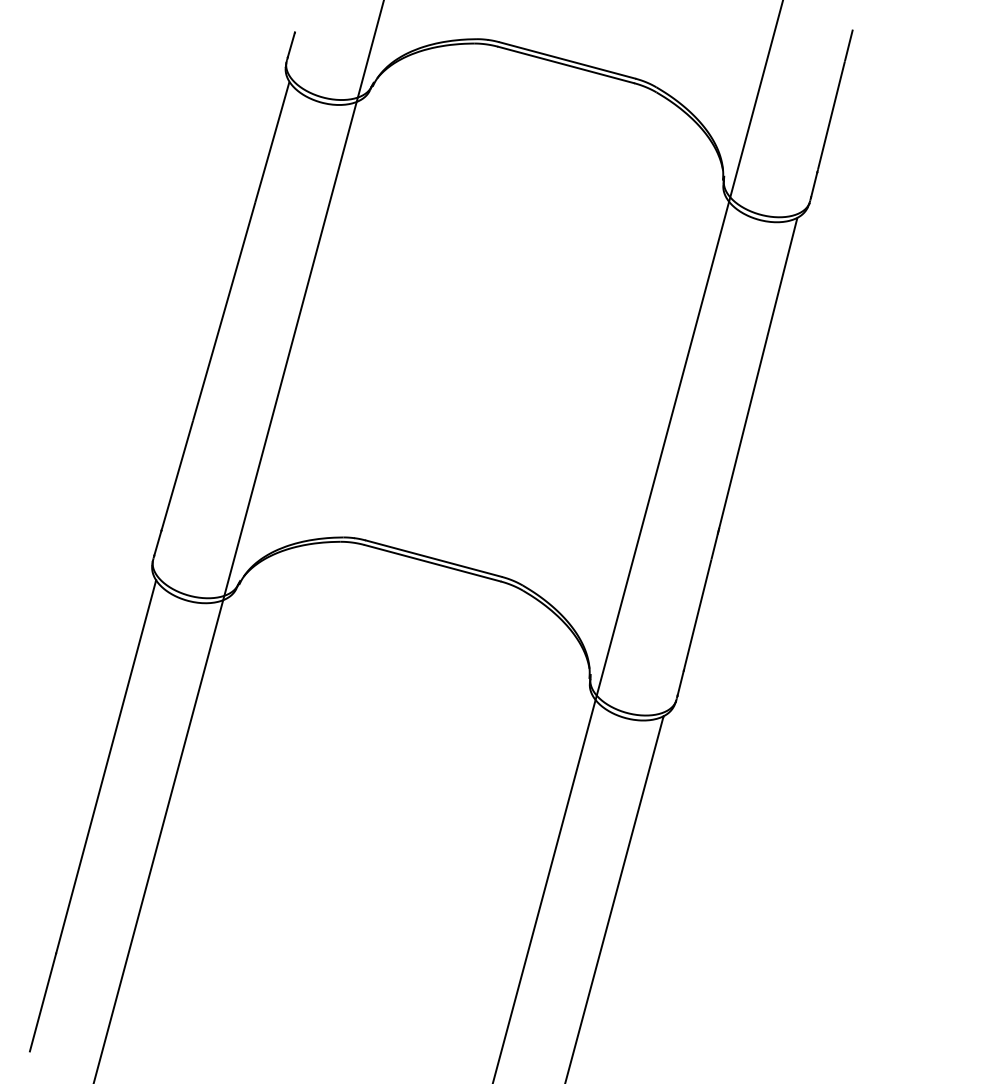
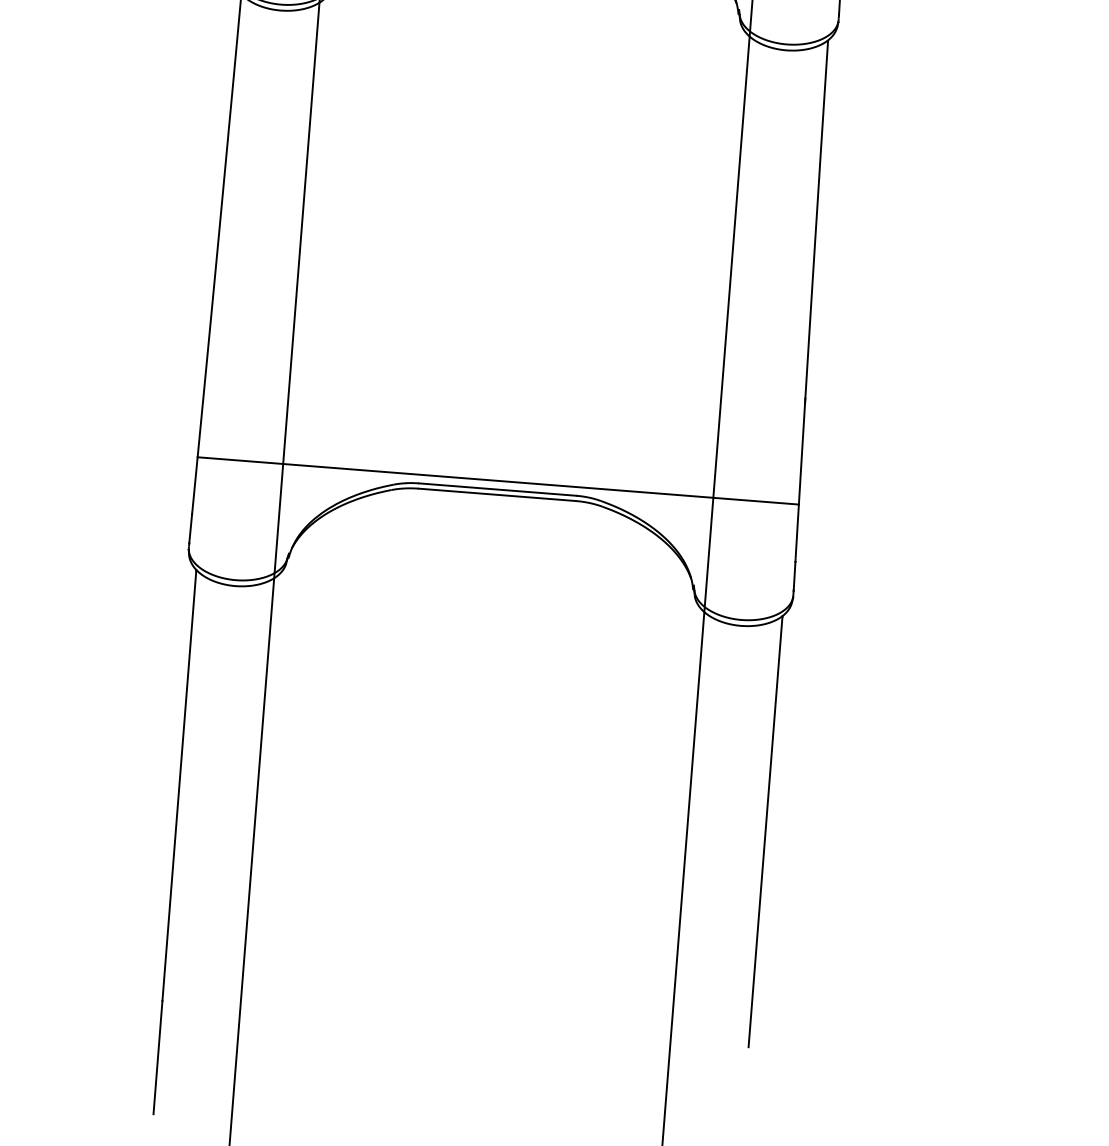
line: (435, 550) -> (497, 480), added

